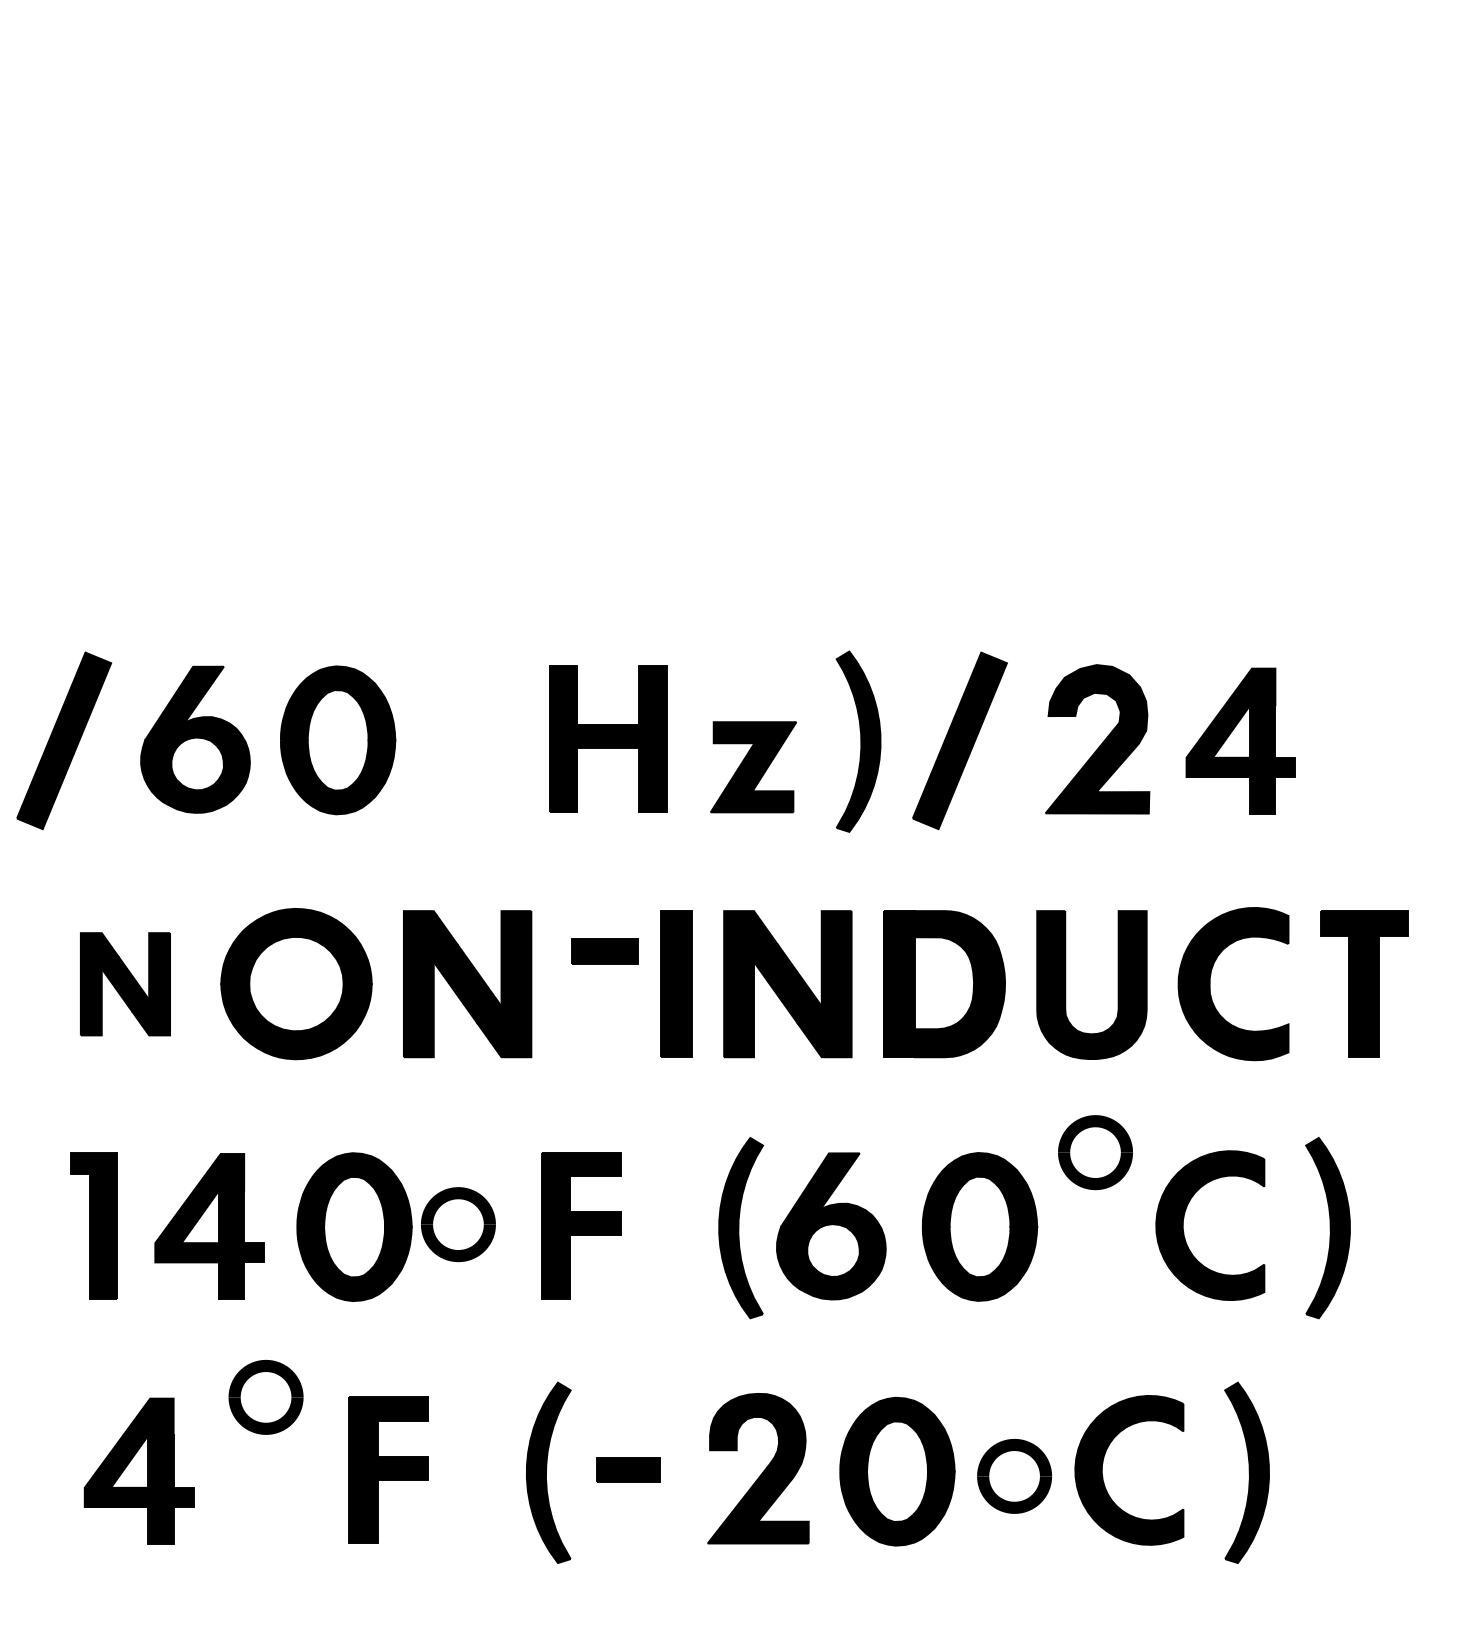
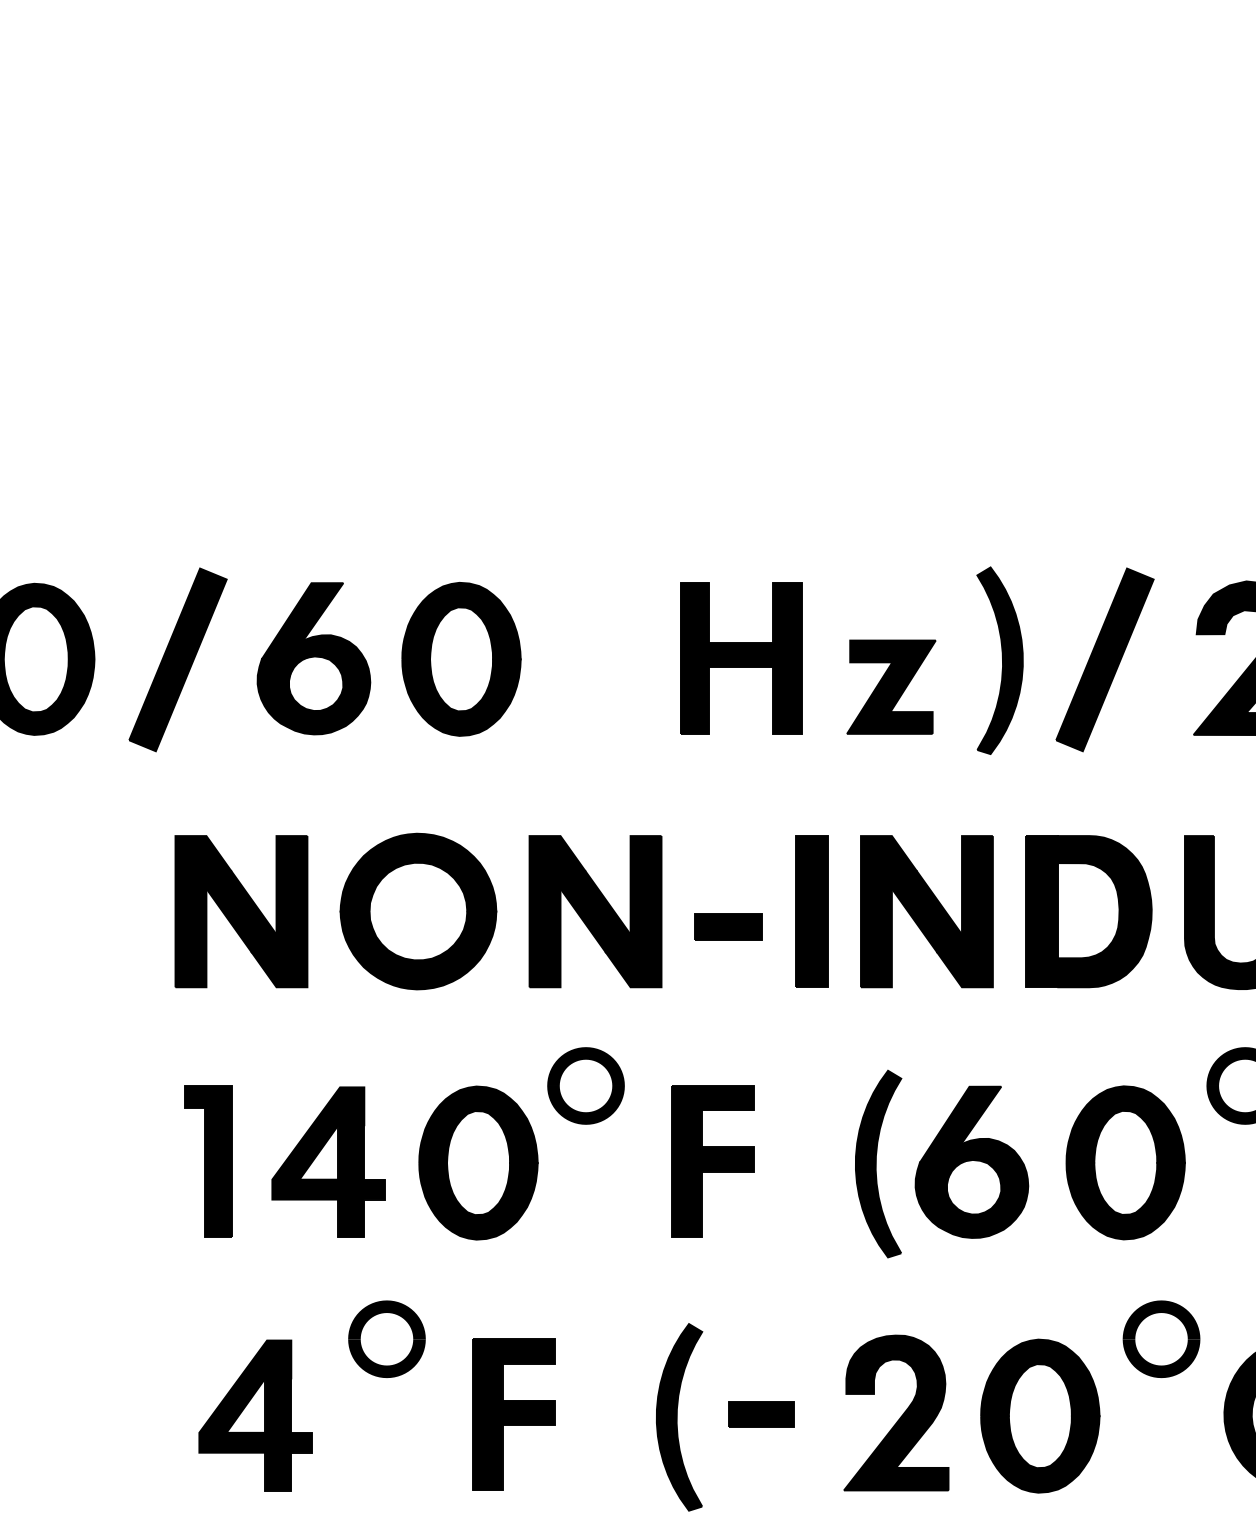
part: (604, 951) -> (727, 926), moved
part: (125, 984) -> (241, 911), size x1.43
part: (458, 1224) -> (586, 1085), moved
part: (1014, 1475) -> (1161, 1338), moved

